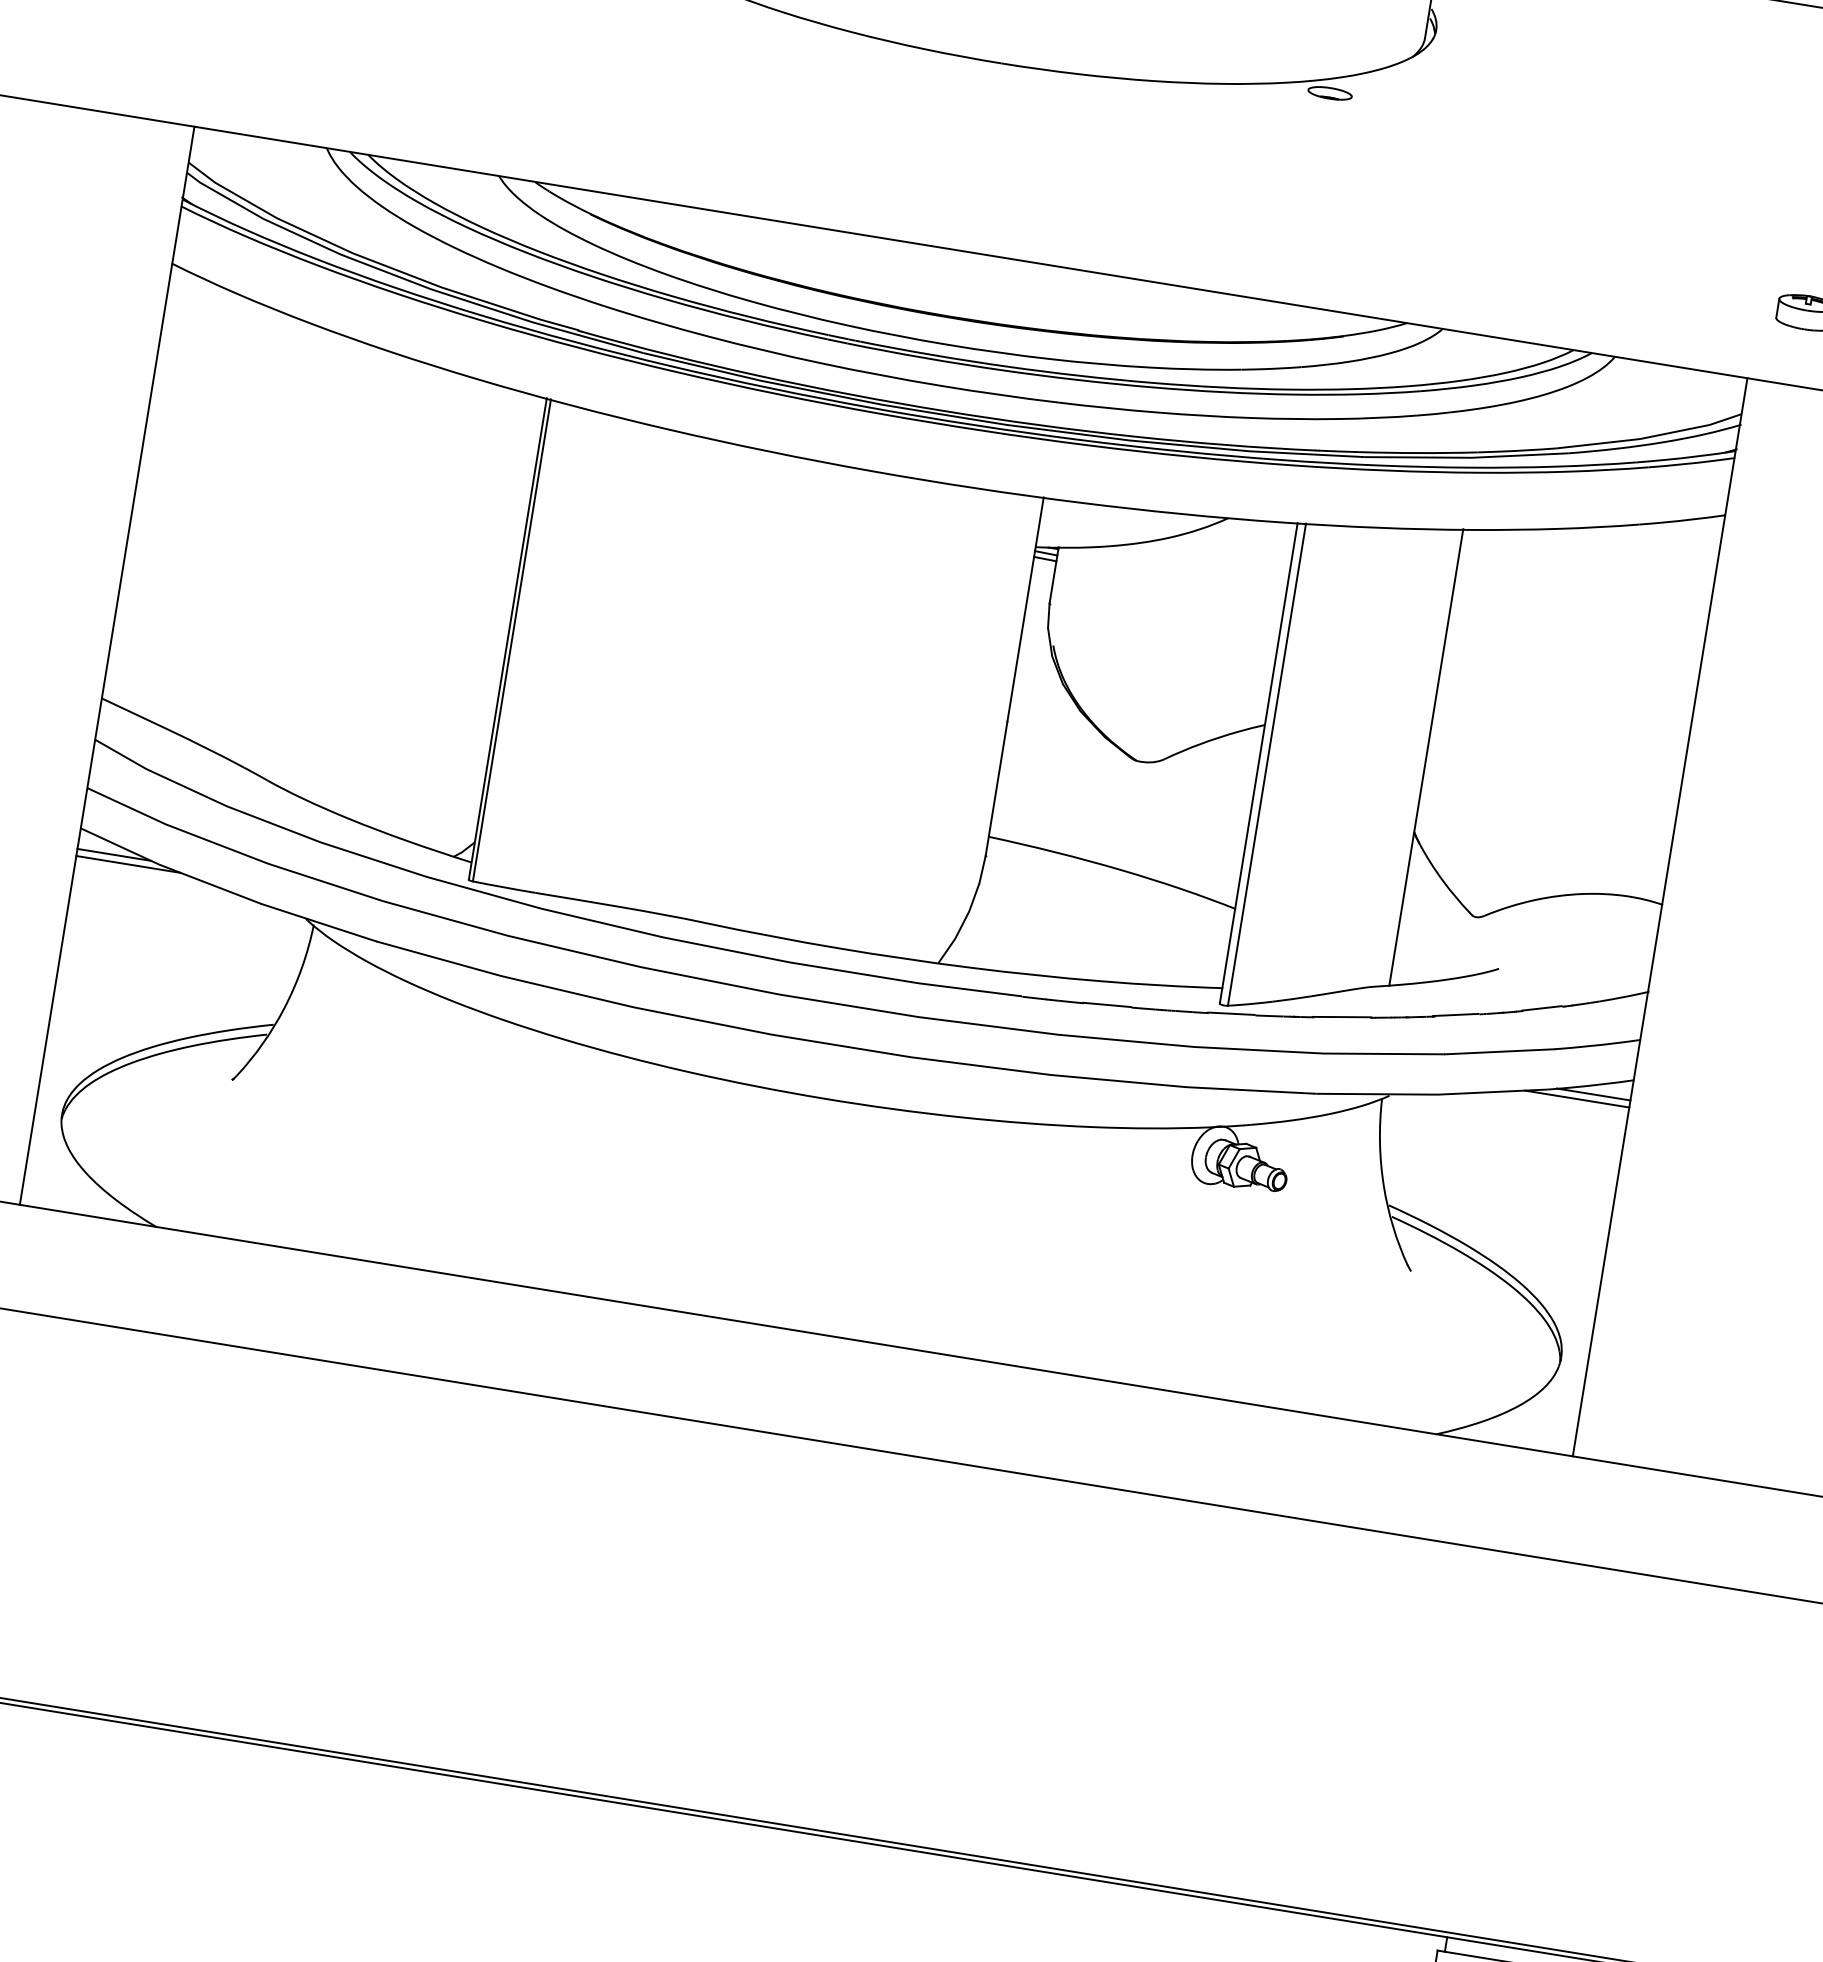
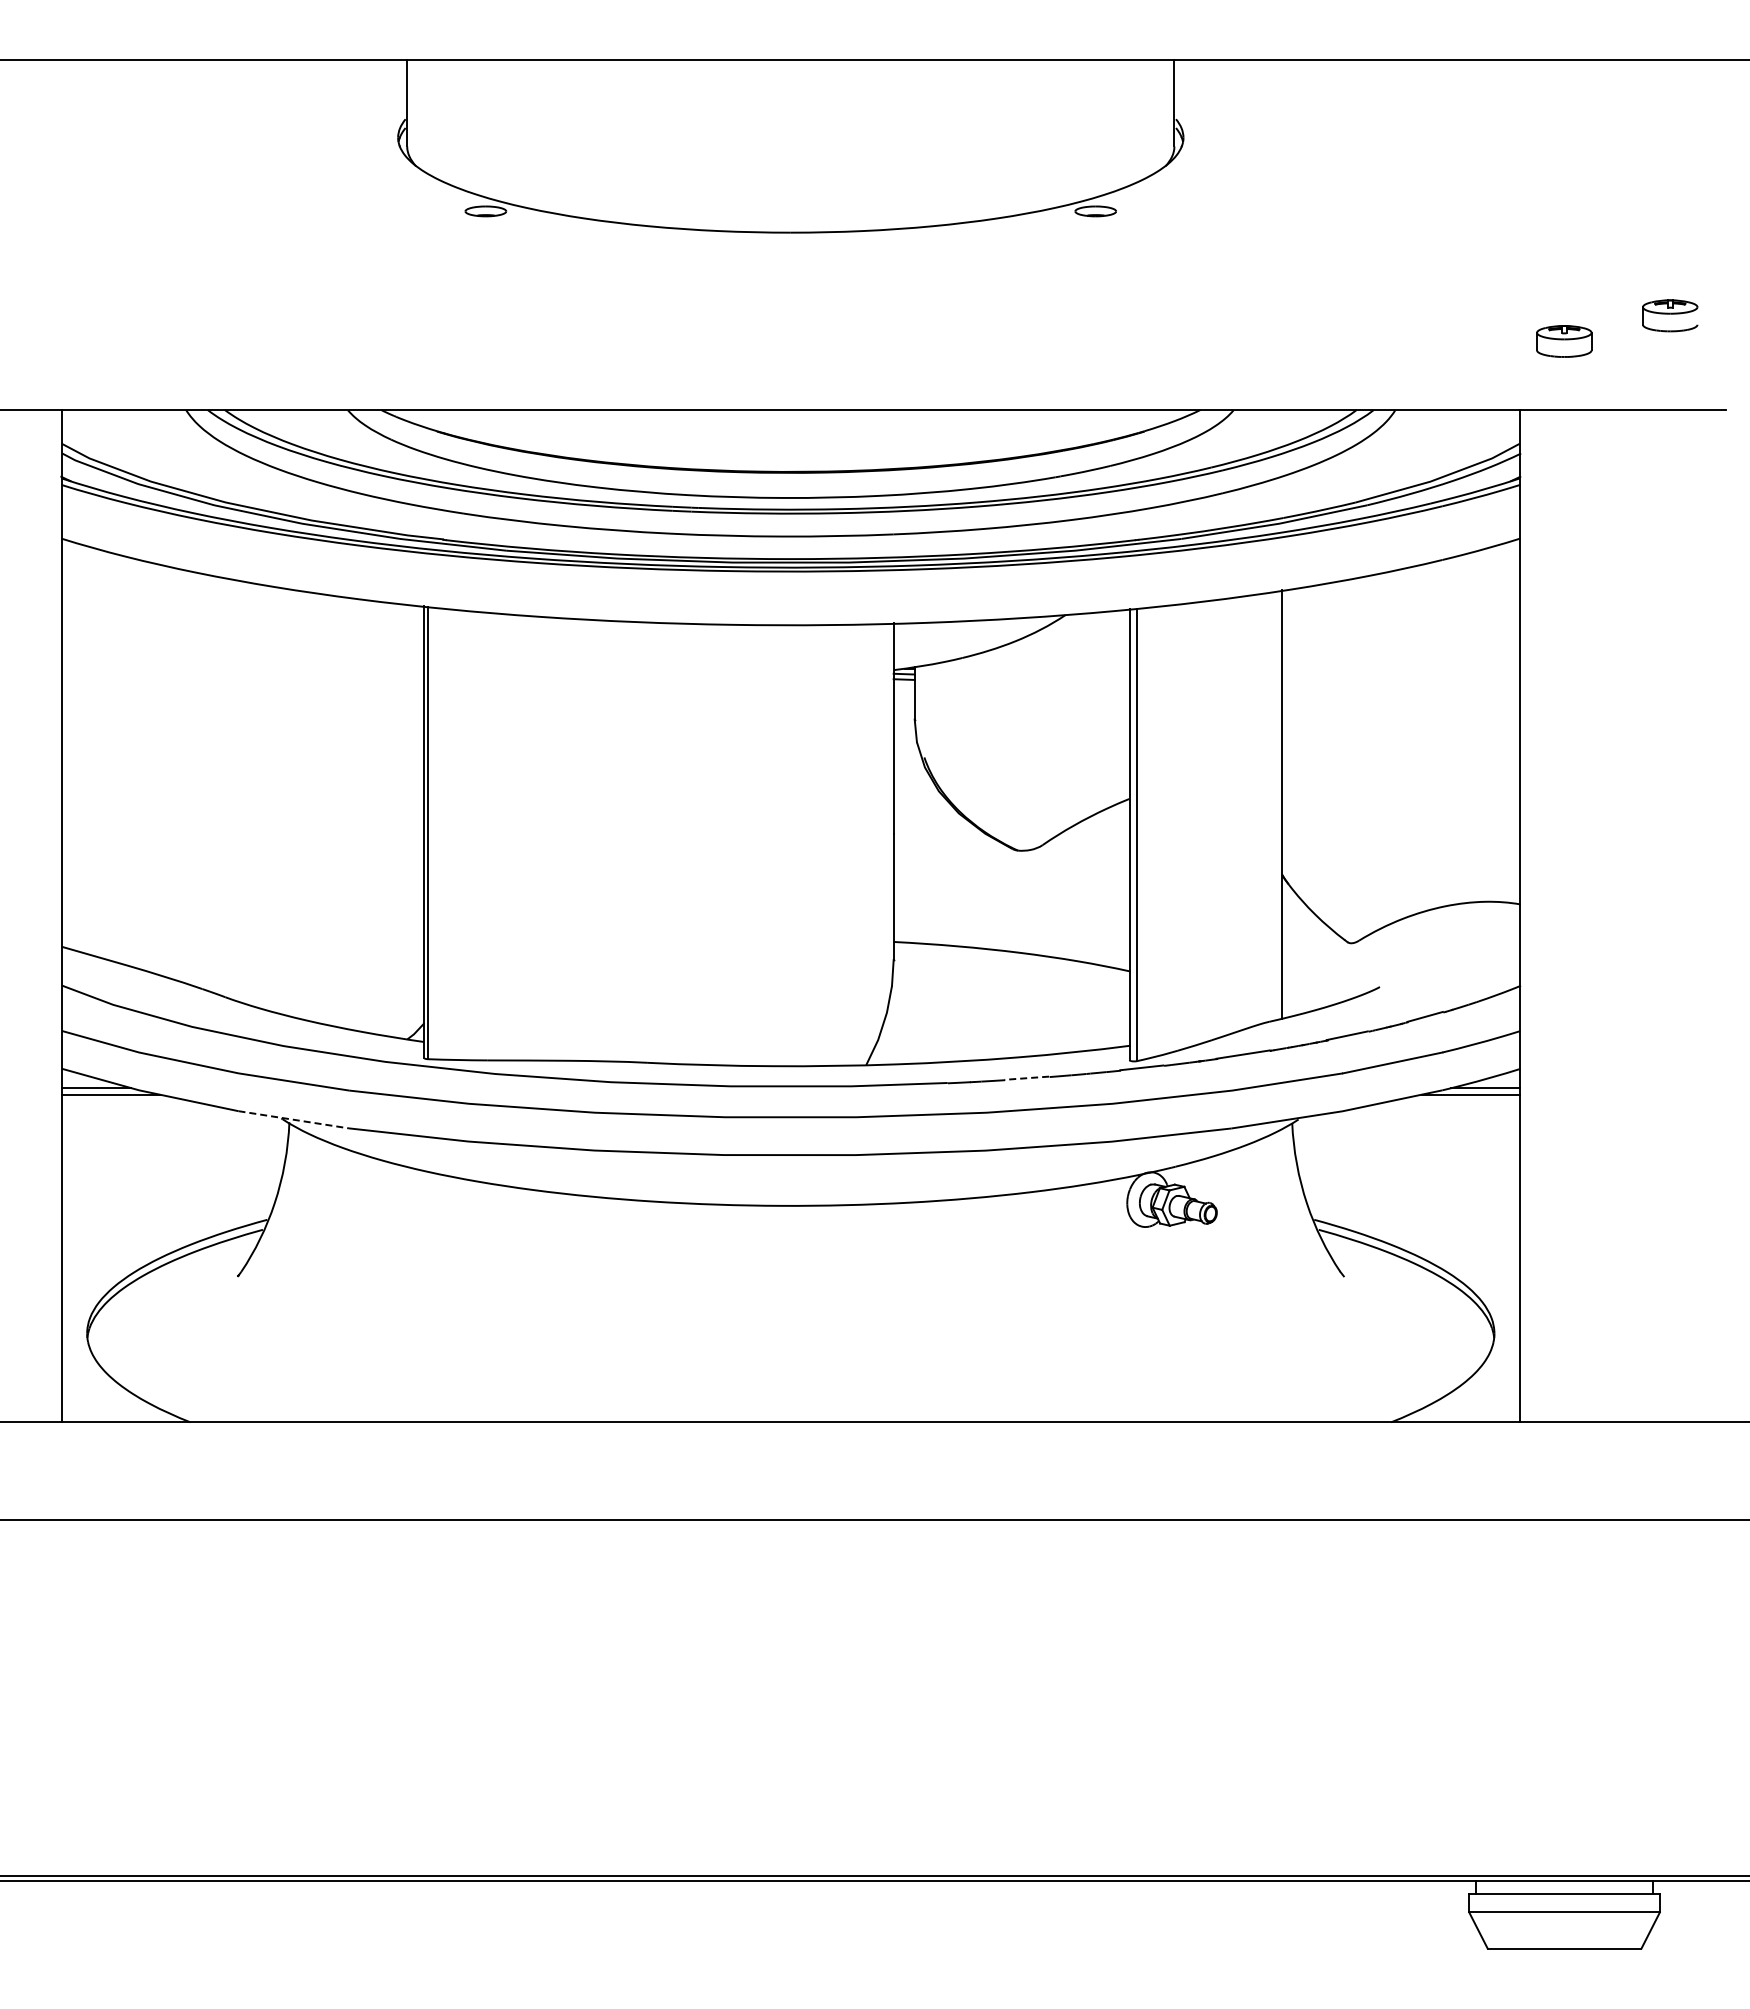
line: (318, 922) -> (293, 1119), solid -> dashed
line: (1106, 1005) -> (1026, 1078), solid -> dashed

